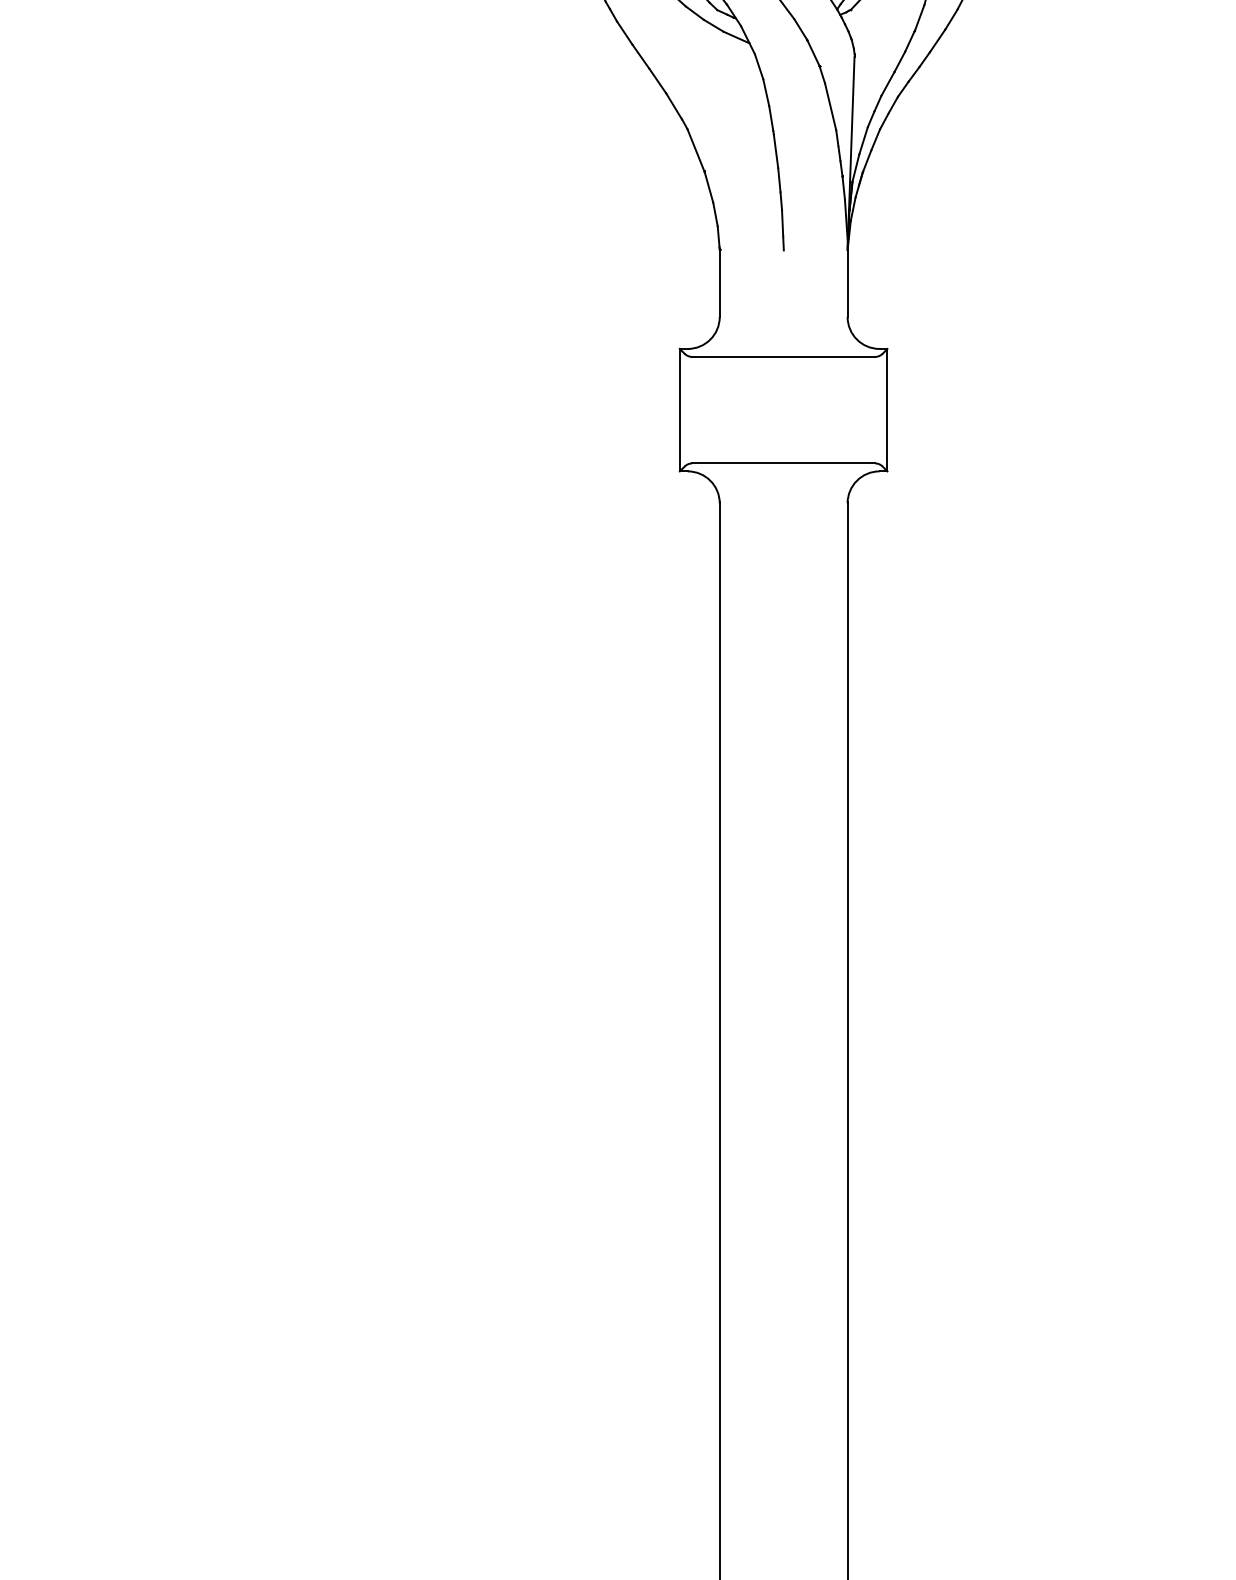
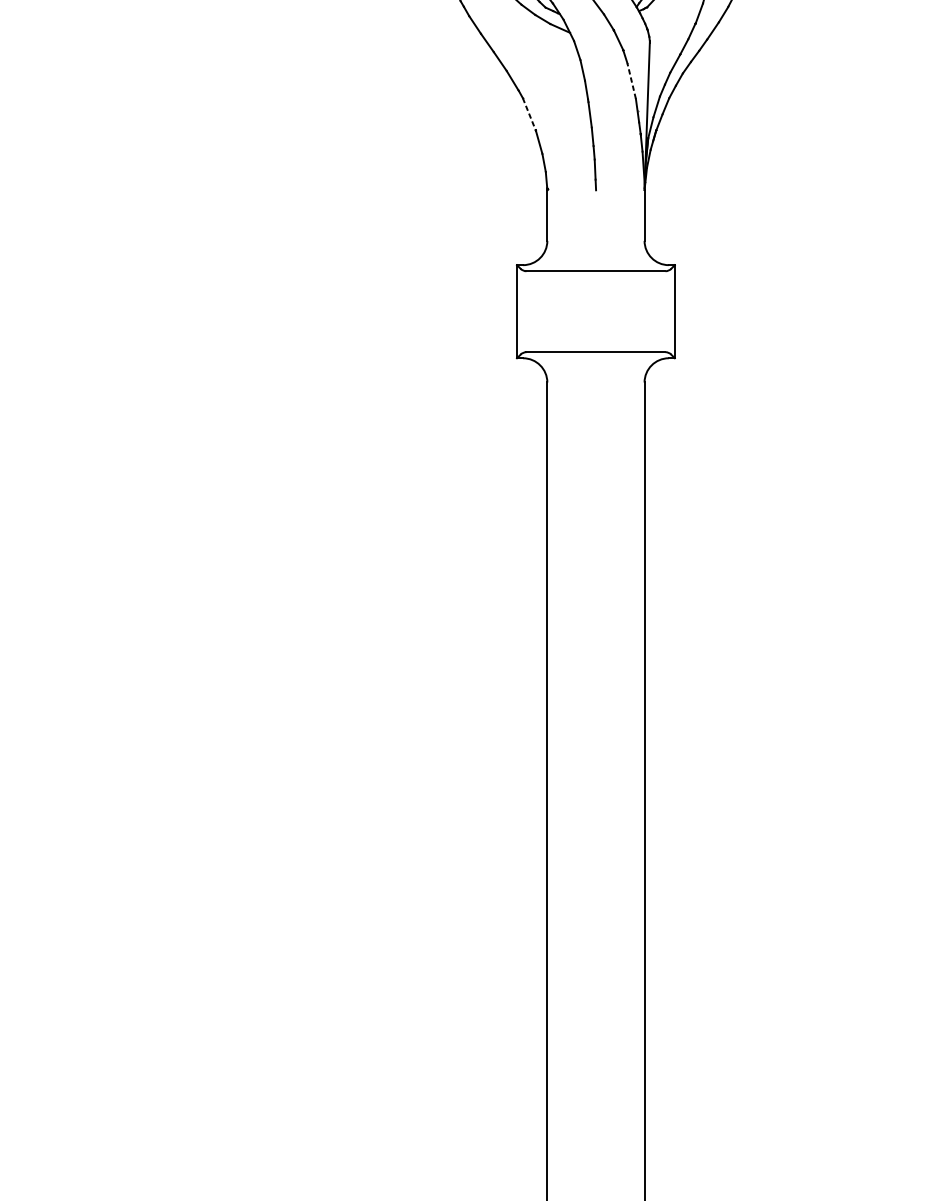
line: (830, 106) -> (631, 80), solid -> dashed
line: (696, 151) -> (529, 115), solid -> dashed

